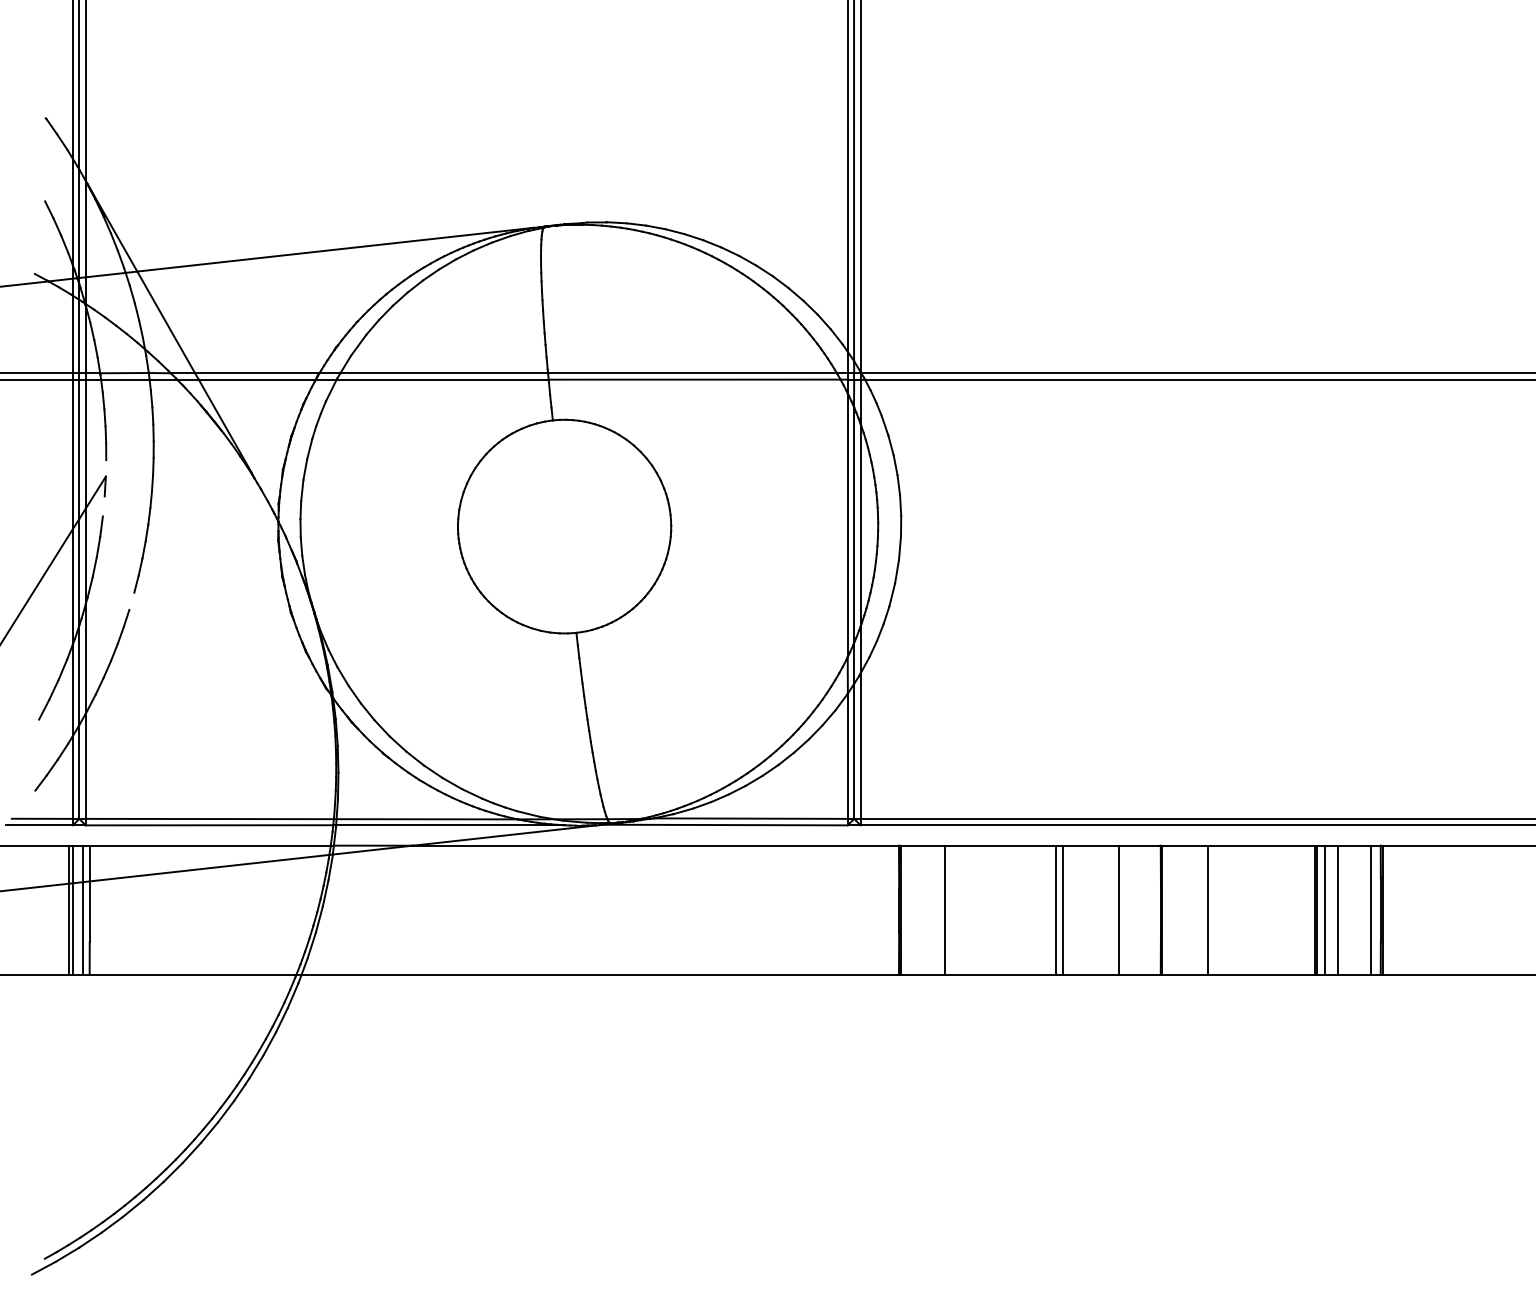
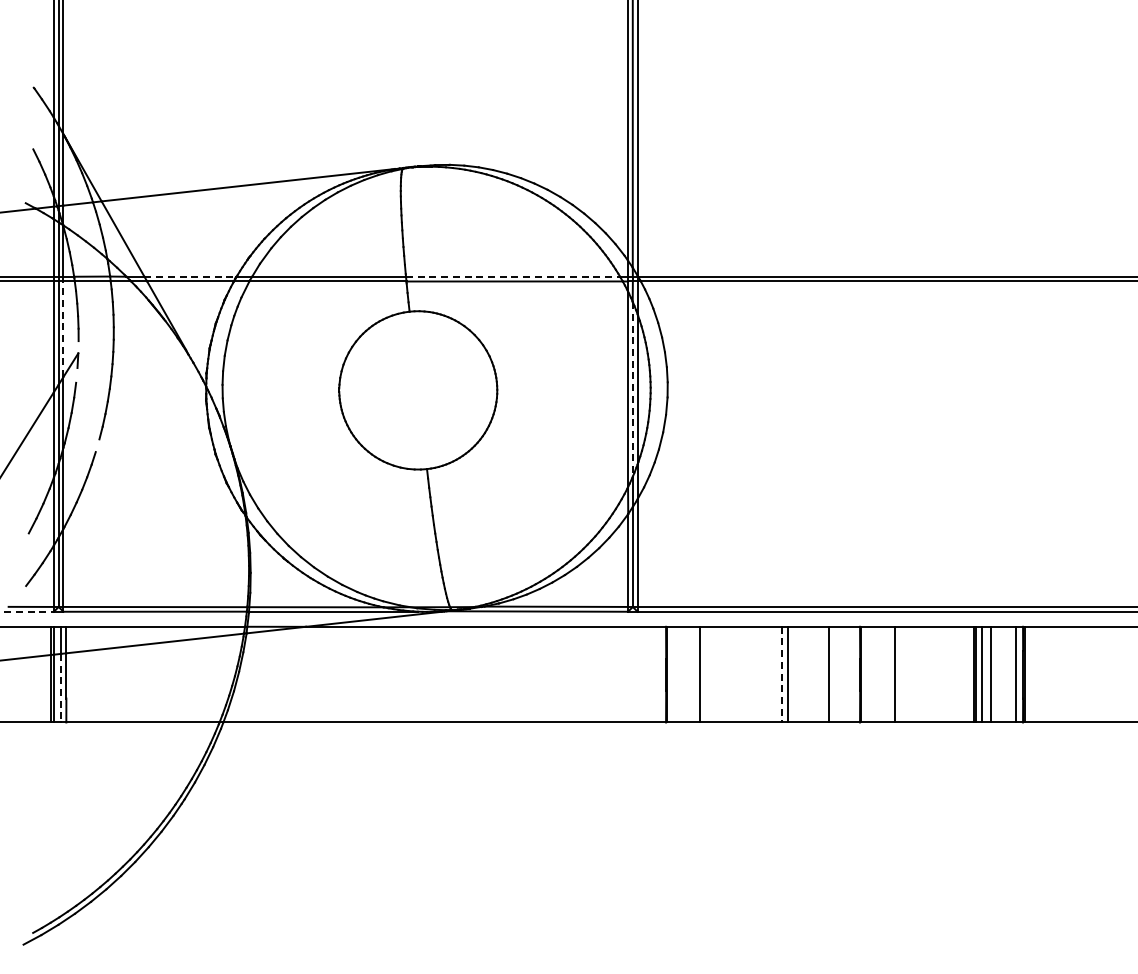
line: (257, 372) -> (190, 276), solid -> dashed
line: (693, 372) -> (513, 276), solid -> dashed
line: (85, 444) -> (63, 329), solid -> dashed
line: (853, 525) -> (632, 389), solid -> dashed
line: (39, 825) -> (29, 611), solid -> dashed
line: (1056, 910) -> (782, 674), solid -> dashed
line: (83, 928) -> (61, 688), solid -> dashed

